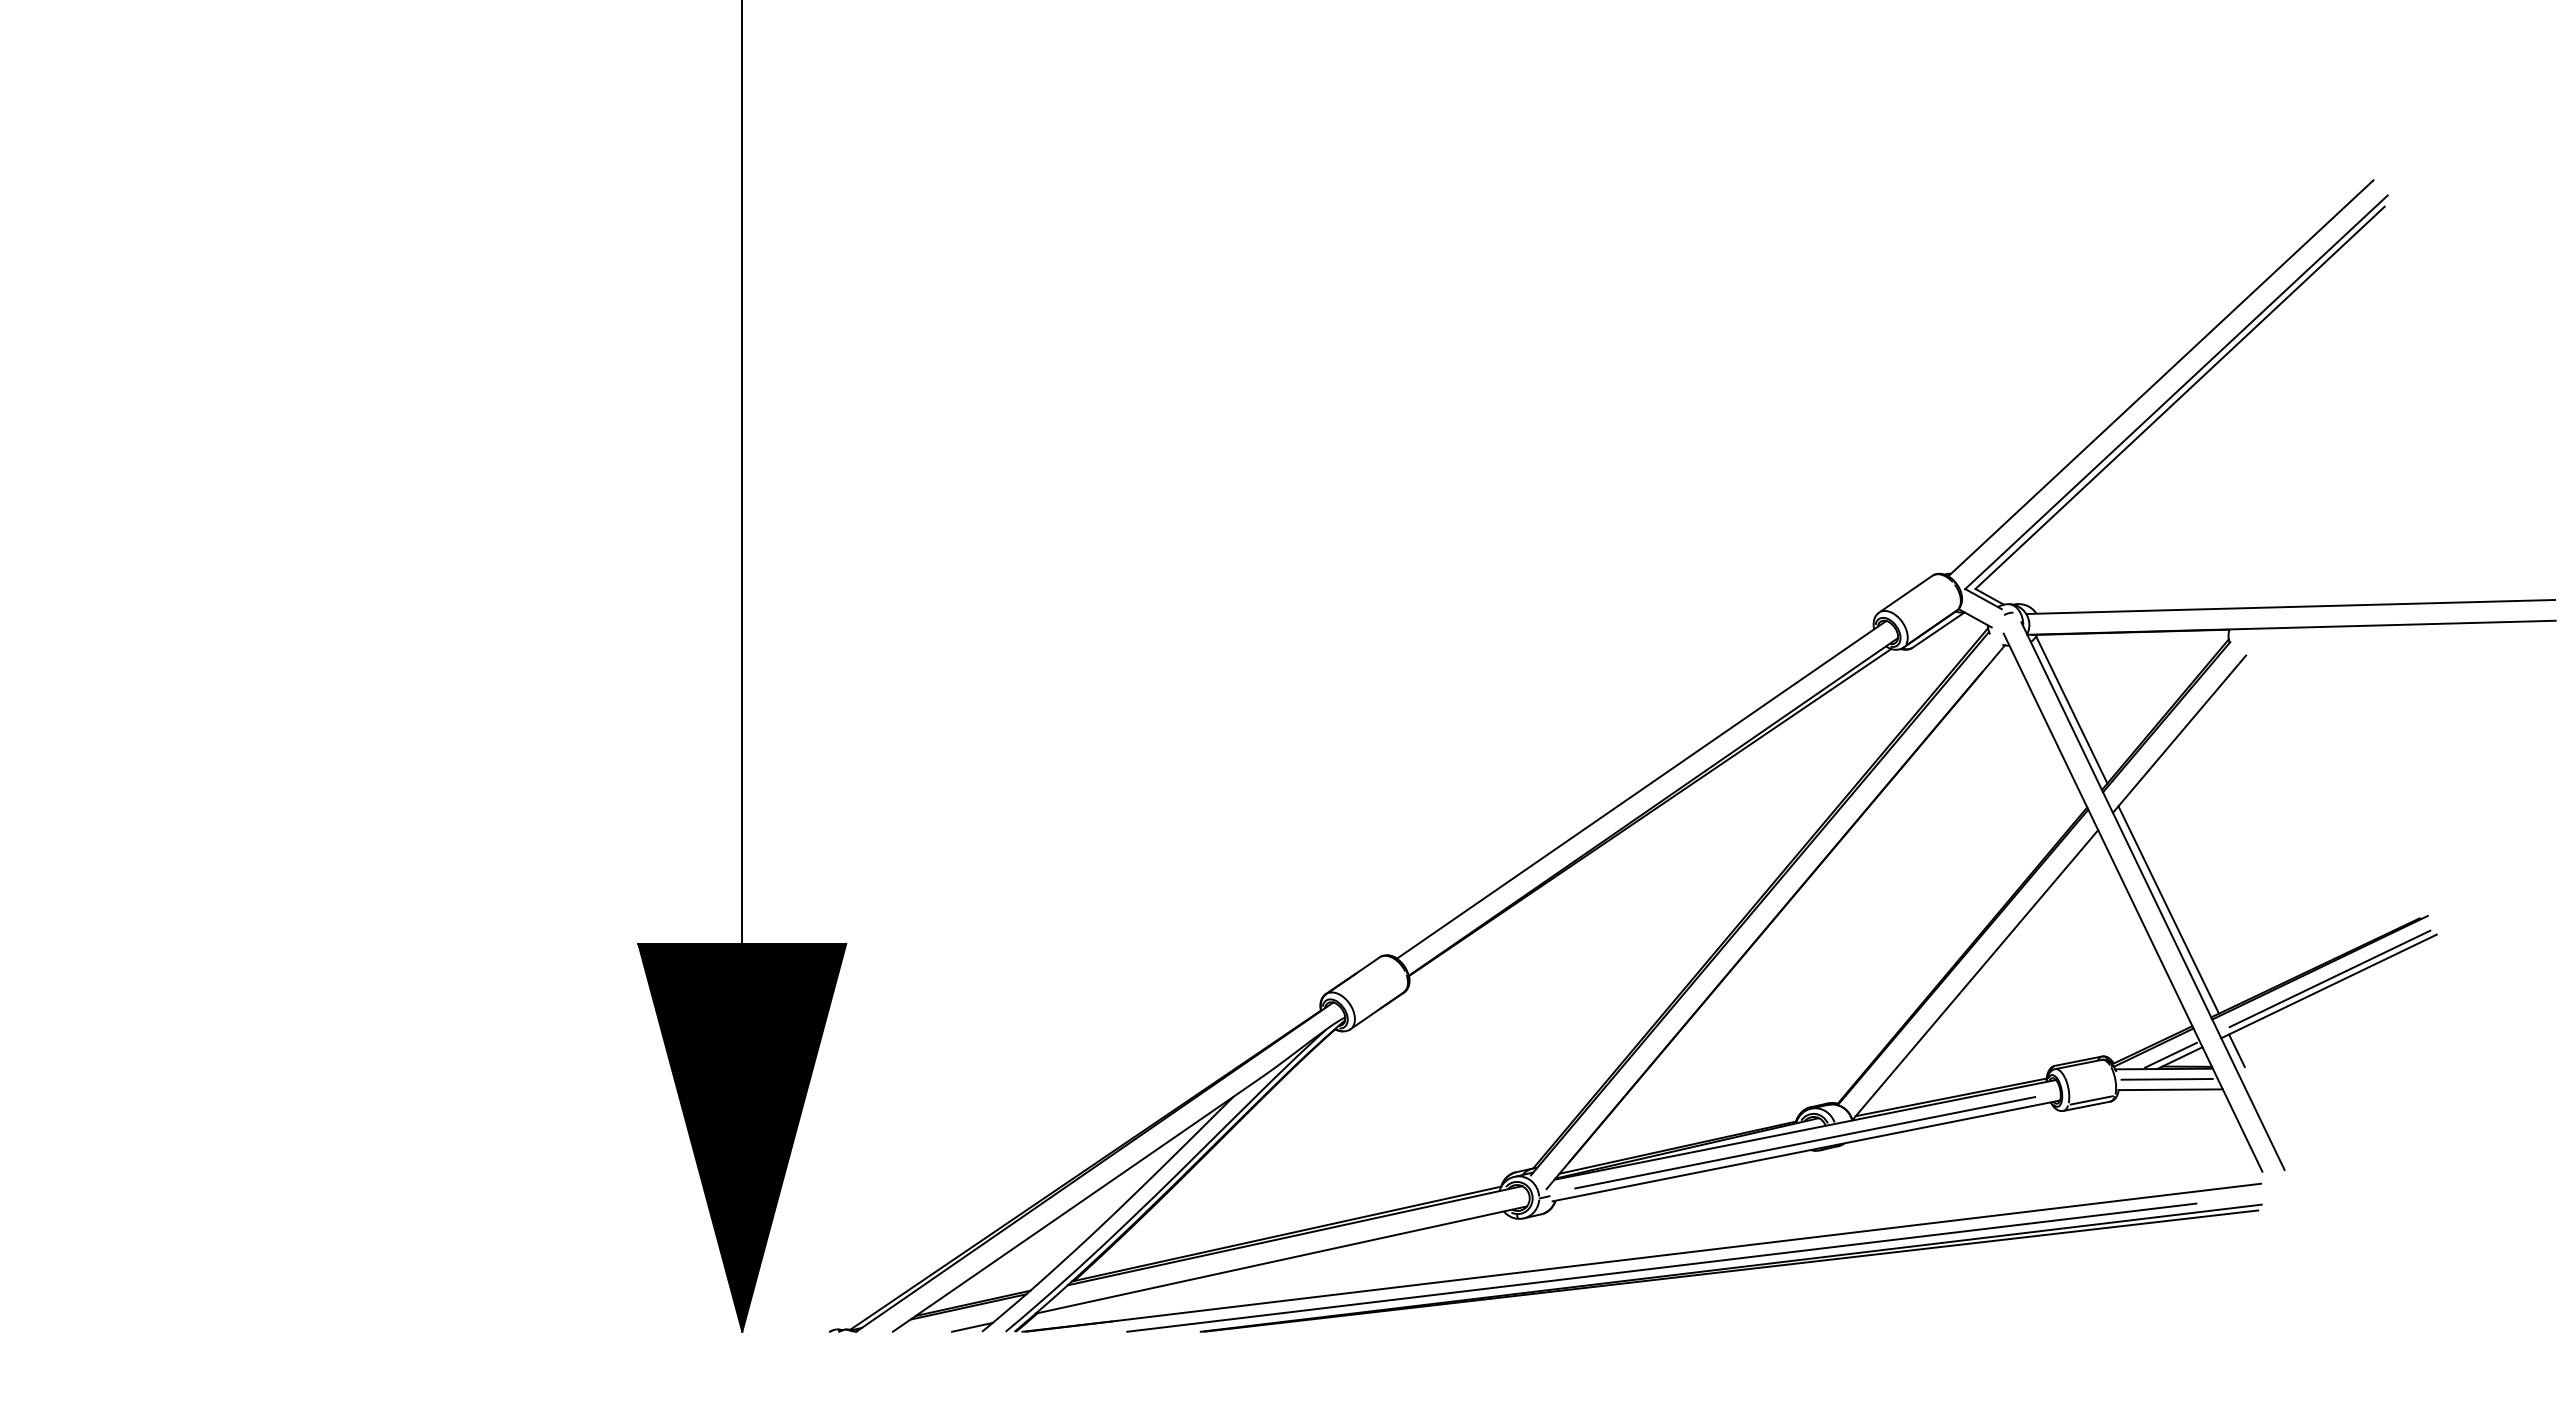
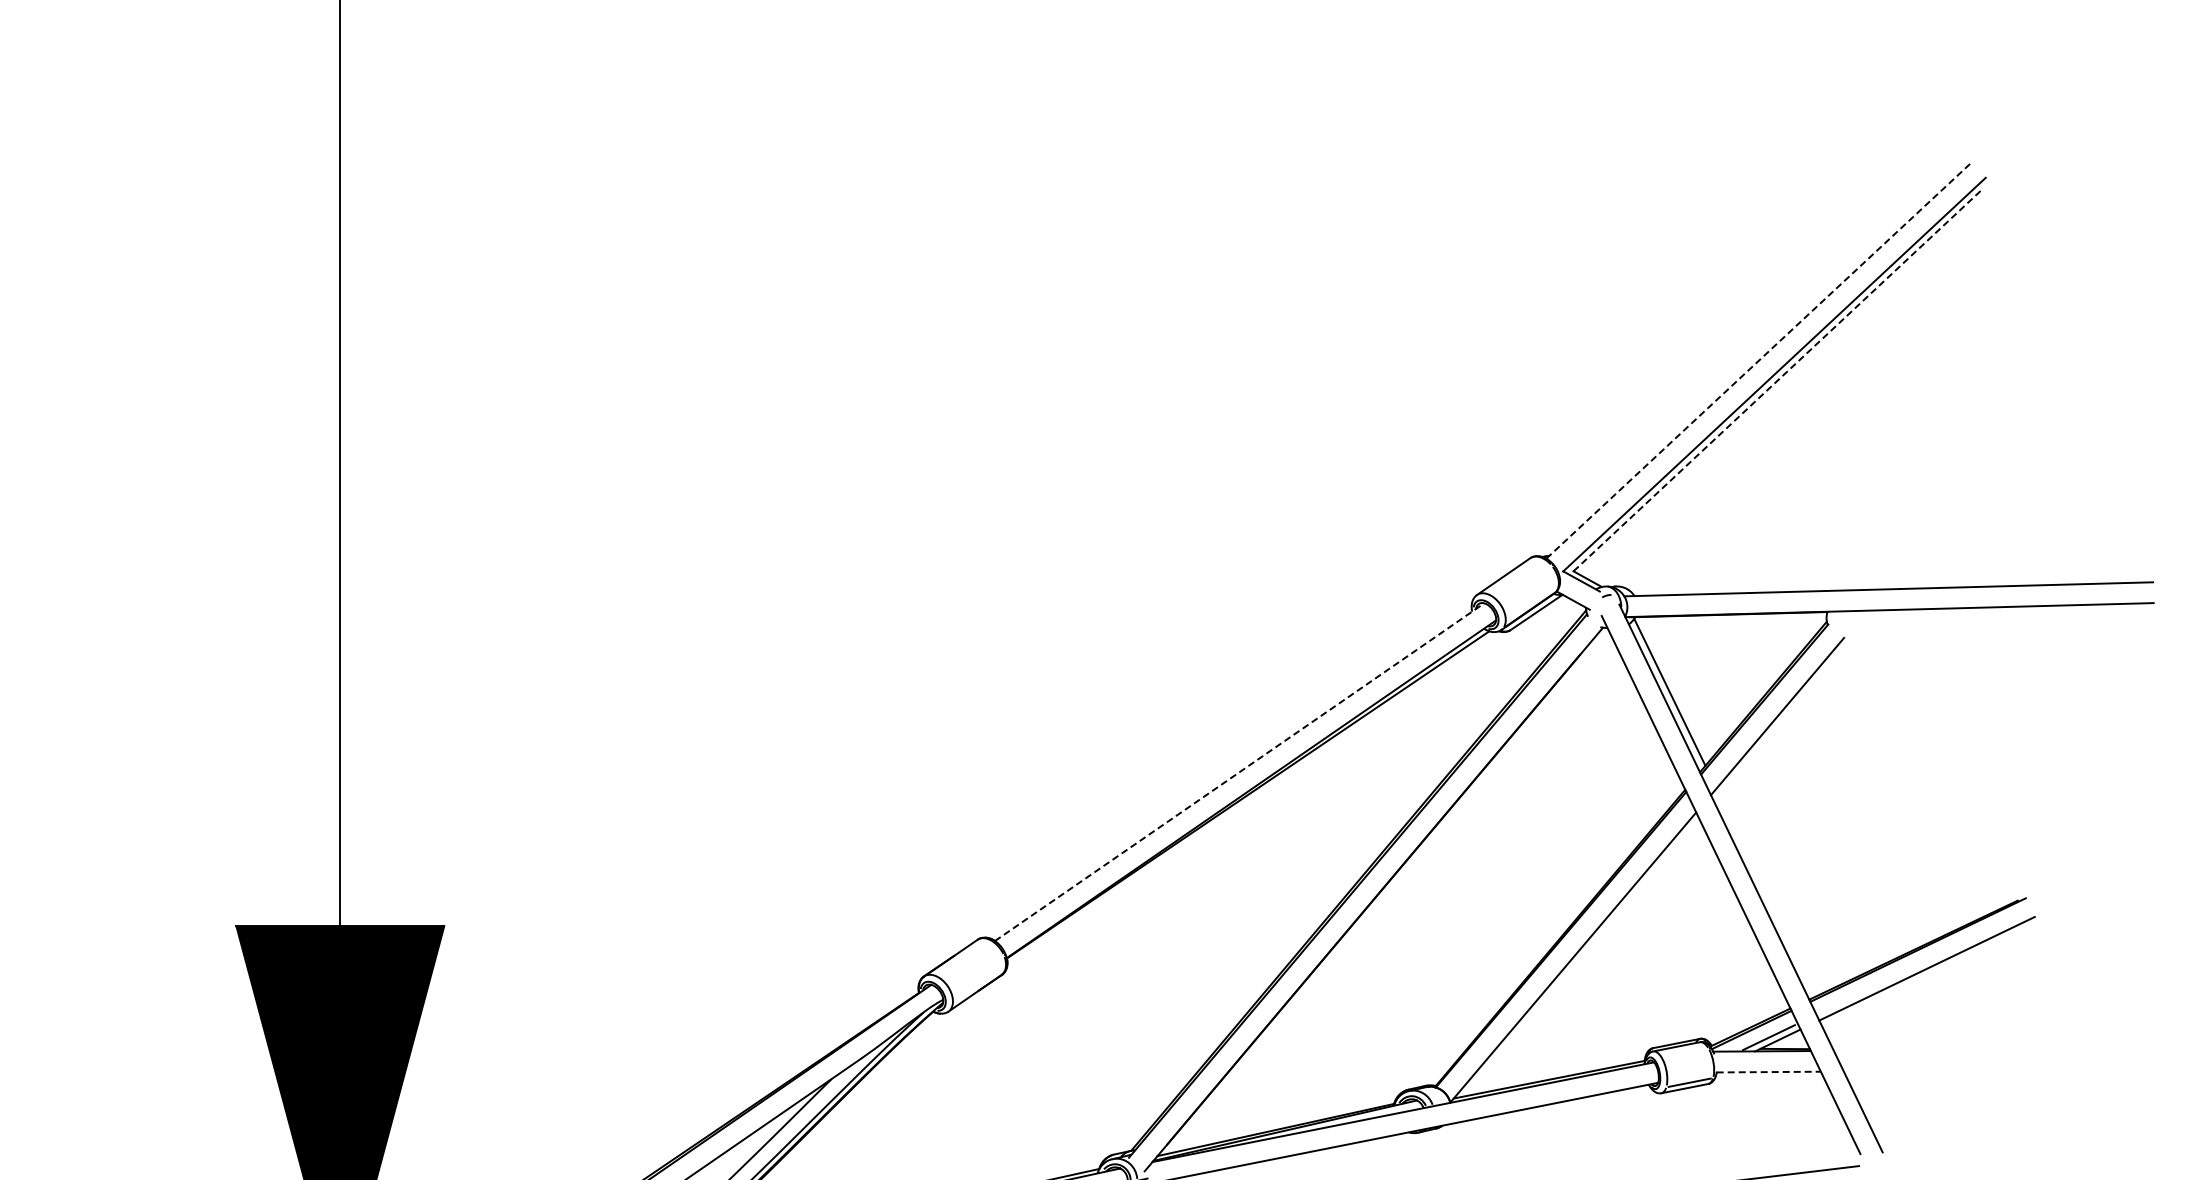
line: (2161, 377) -> (1759, 359), solid -> dashed
line: (2180, 397) -> (1778, 379), solid -> dashed
line: (1641, 789) -> (1239, 771), solid -> dashed
line: (2168, 909) -> (1766, 891), removed
line: (2329, 978) -> (1927, 960), removed
line: (2236, 1050) -> (1834, 1032), removed
line: (2166, 1079) -> (1764, 1061), removed
line: (2171, 1089) -> (1769, 1071), solid -> dashed
line: (1805, 1142) -> (1403, 1124), removed

